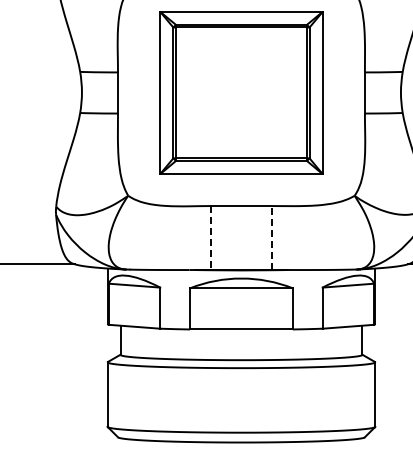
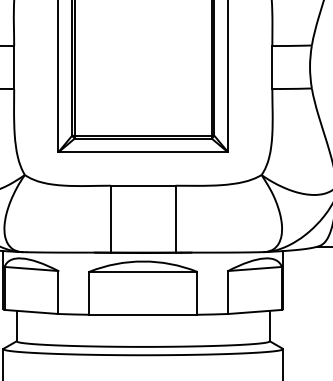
line: (210, 238) -> (110, 219), dashed -> solid
line: (272, 238) -> (175, 219), dashed -> solid

